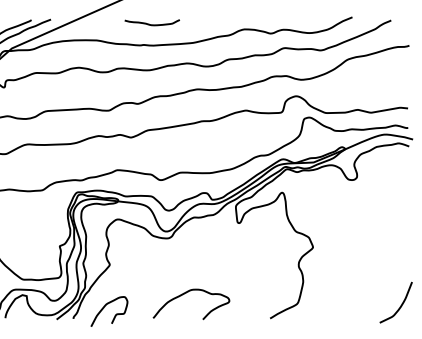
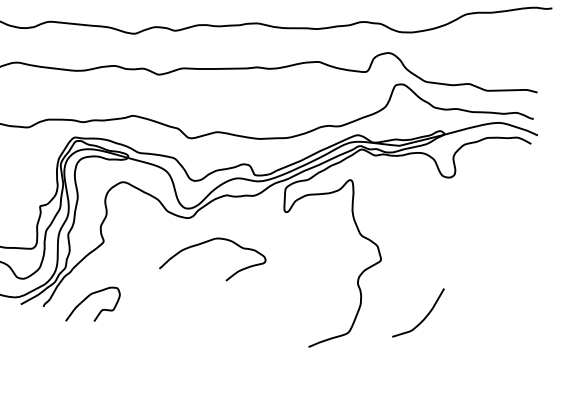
curve: (186, 293) -> (209, 242), moved
curve: (399, 306) -> (422, 318), moved

